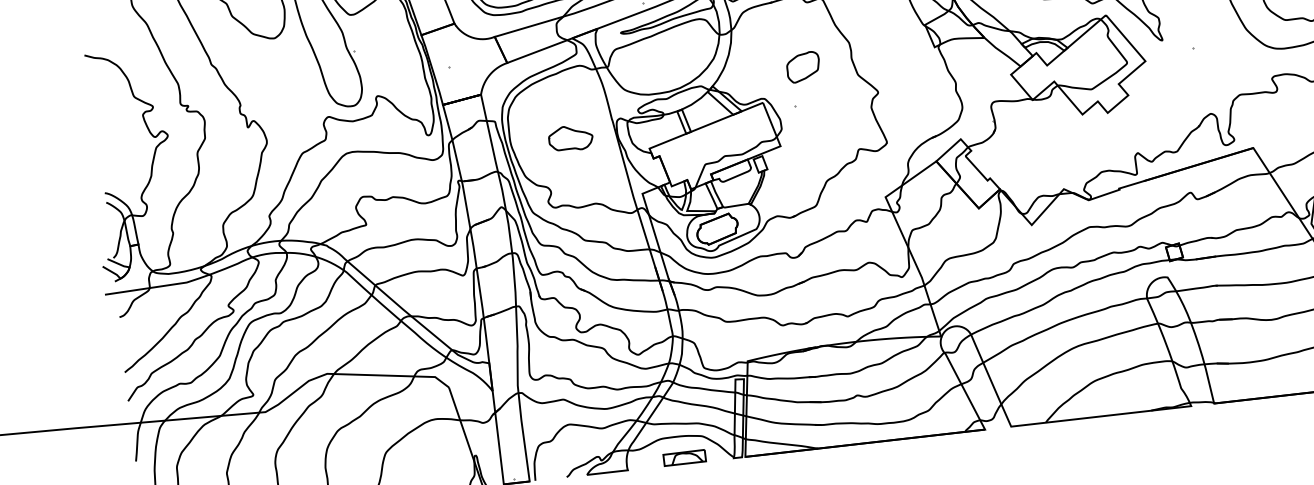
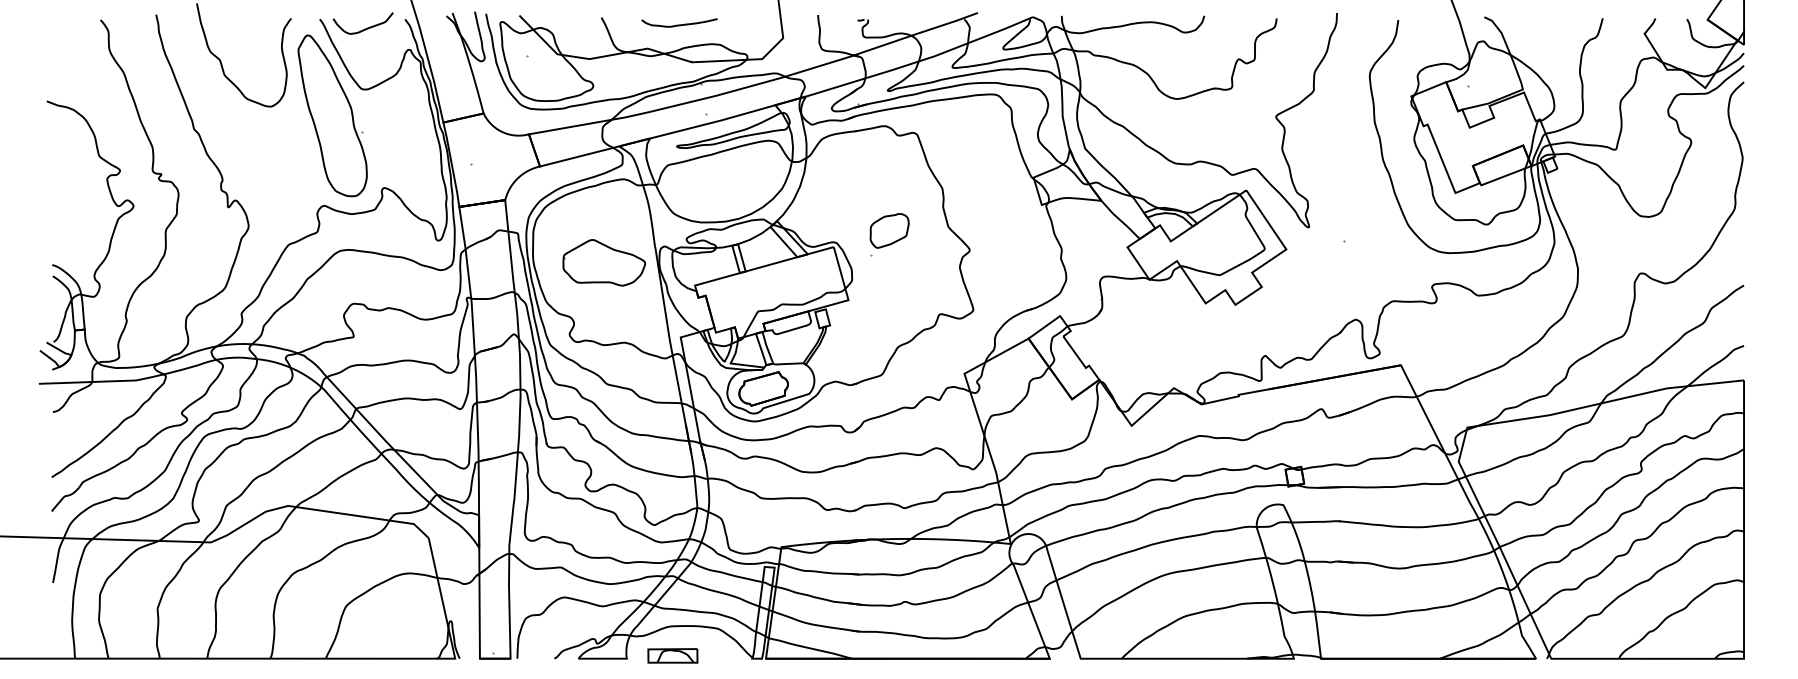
part: (803, 66) -> (889, 230), moved
part: (571, 138) -> (604, 263), size x1.6
part: (684, 457) -> (672, 655), moved

